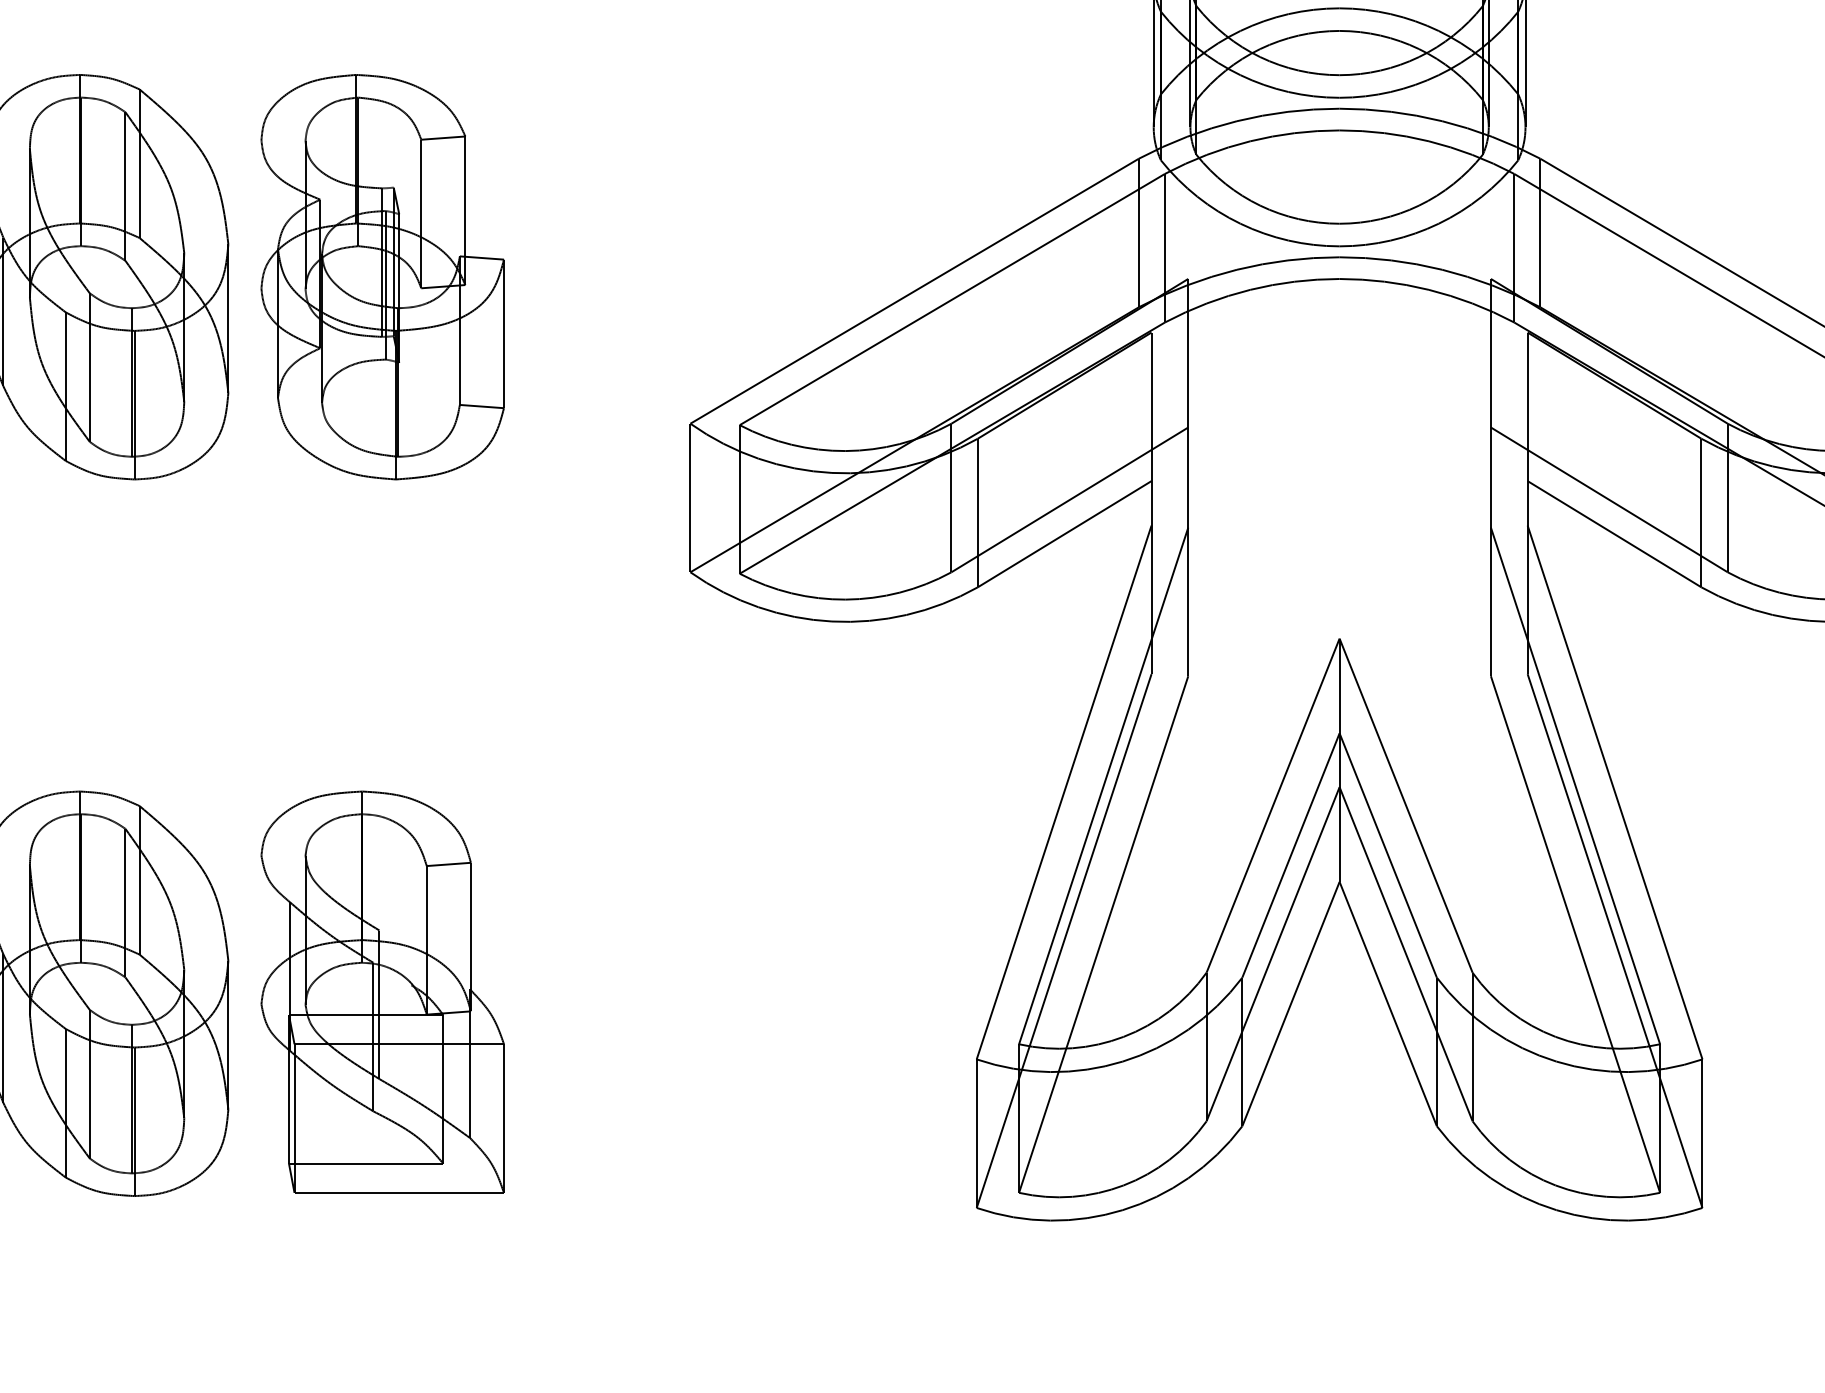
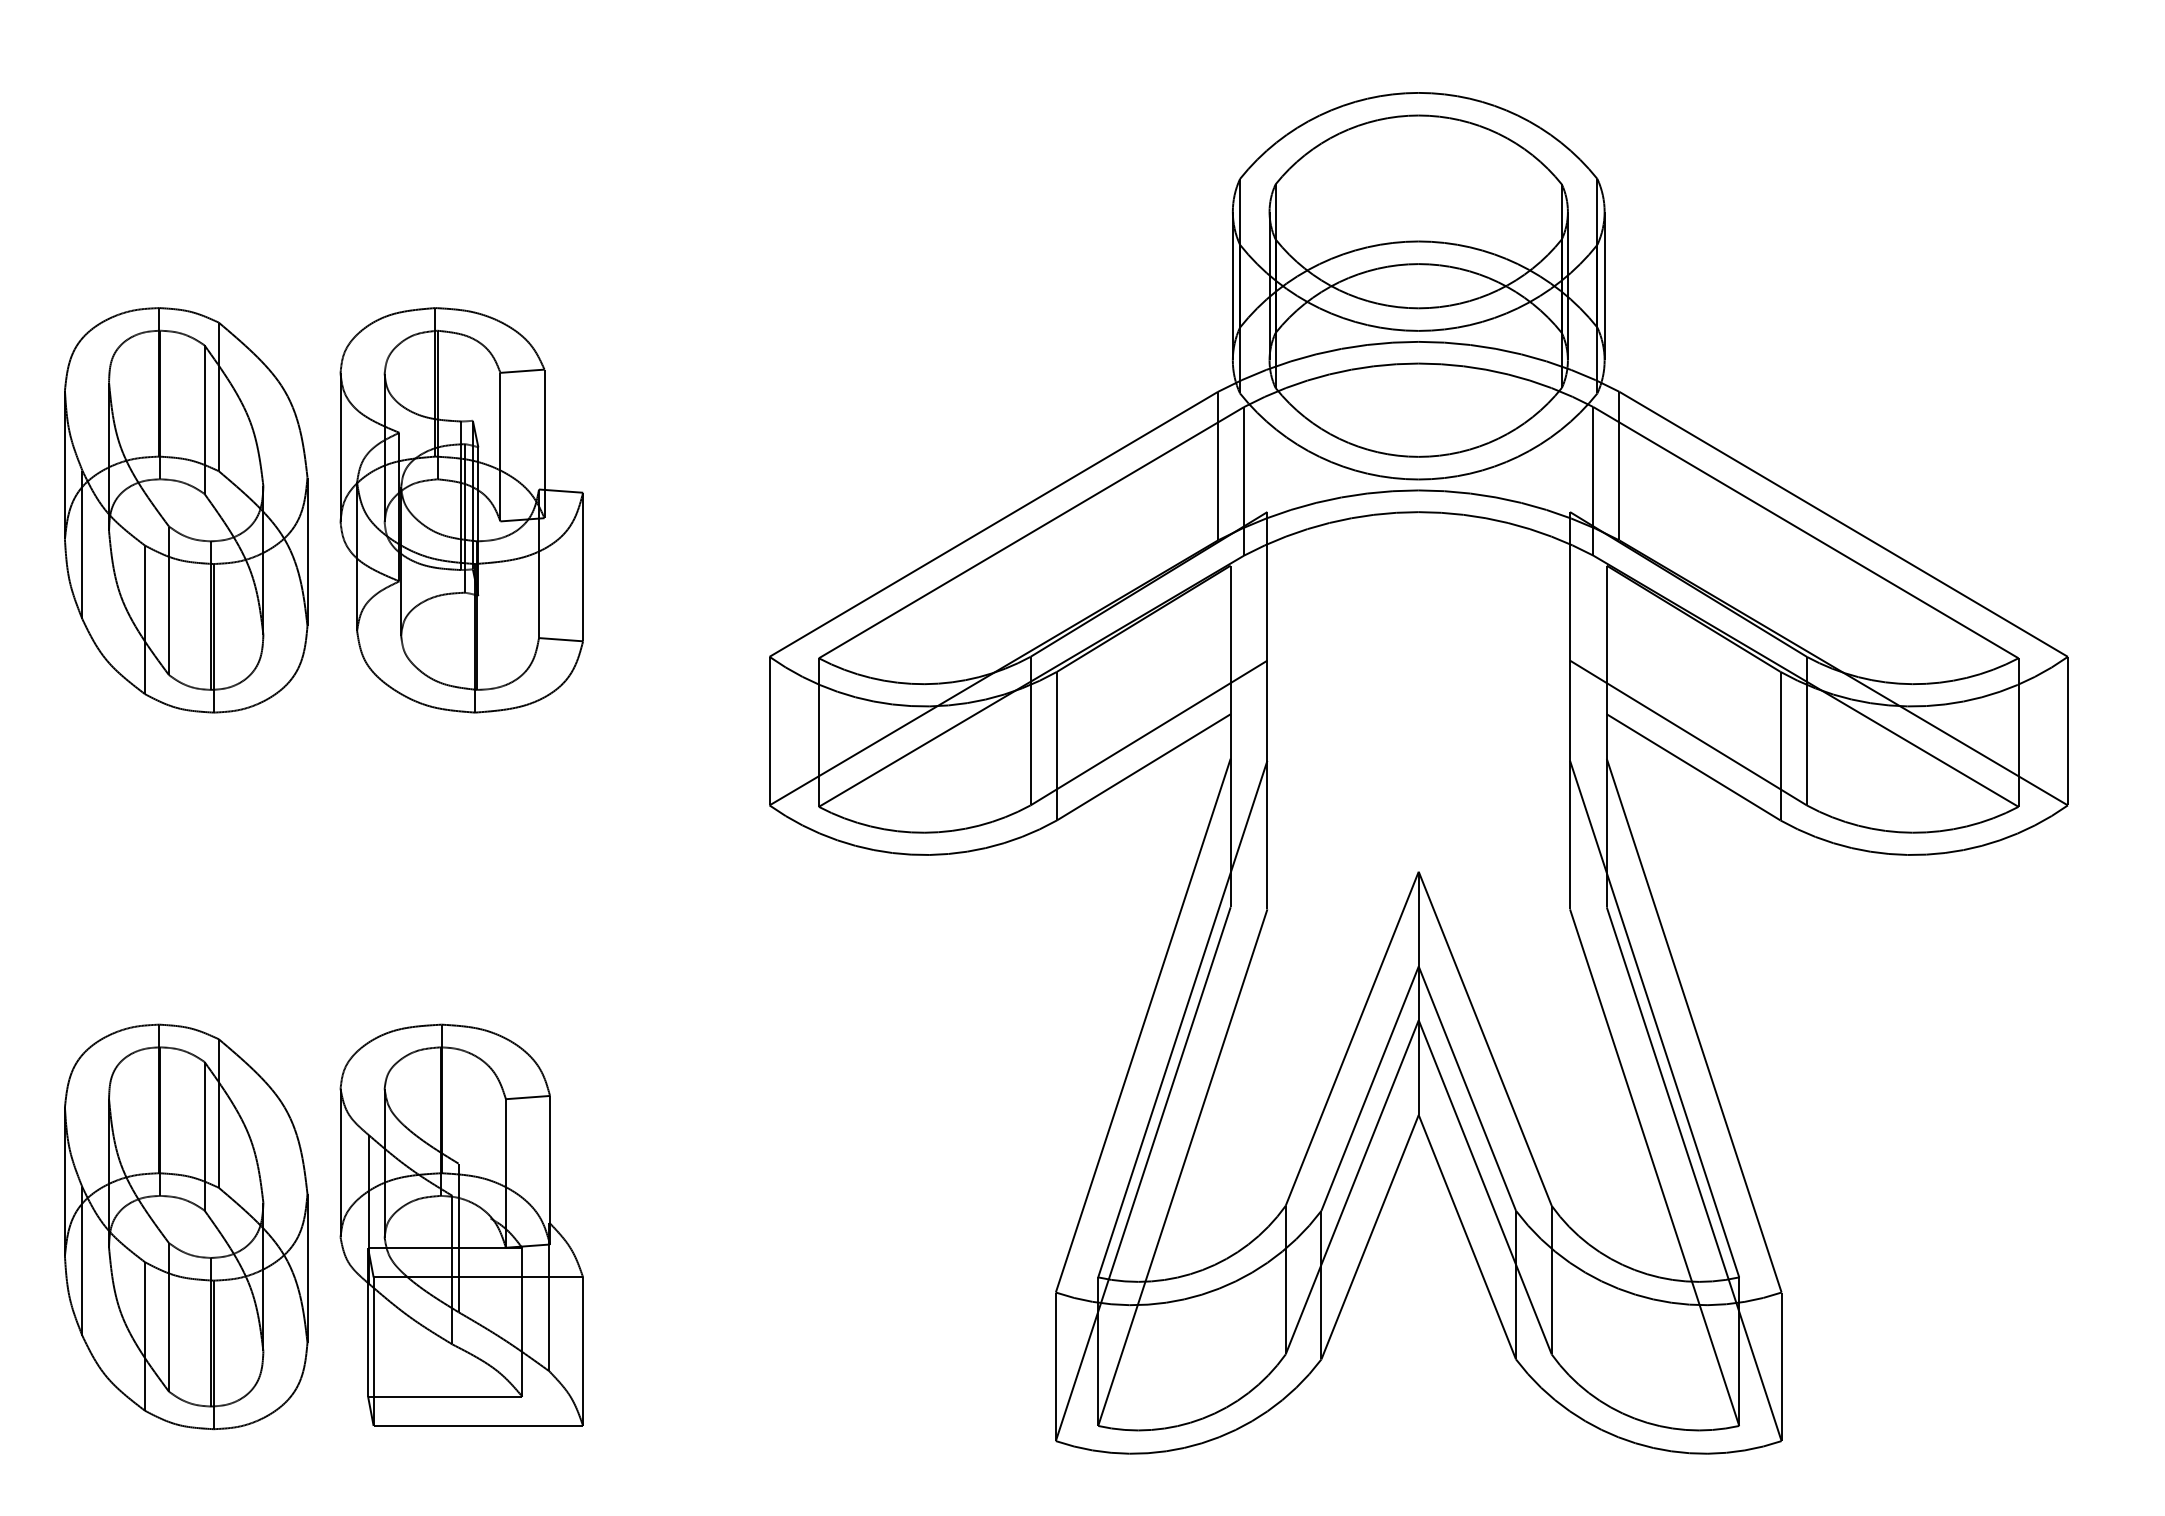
line: (261, 214) -> (340, 447), added
line: (261, 929) -> (340, 1162), added

